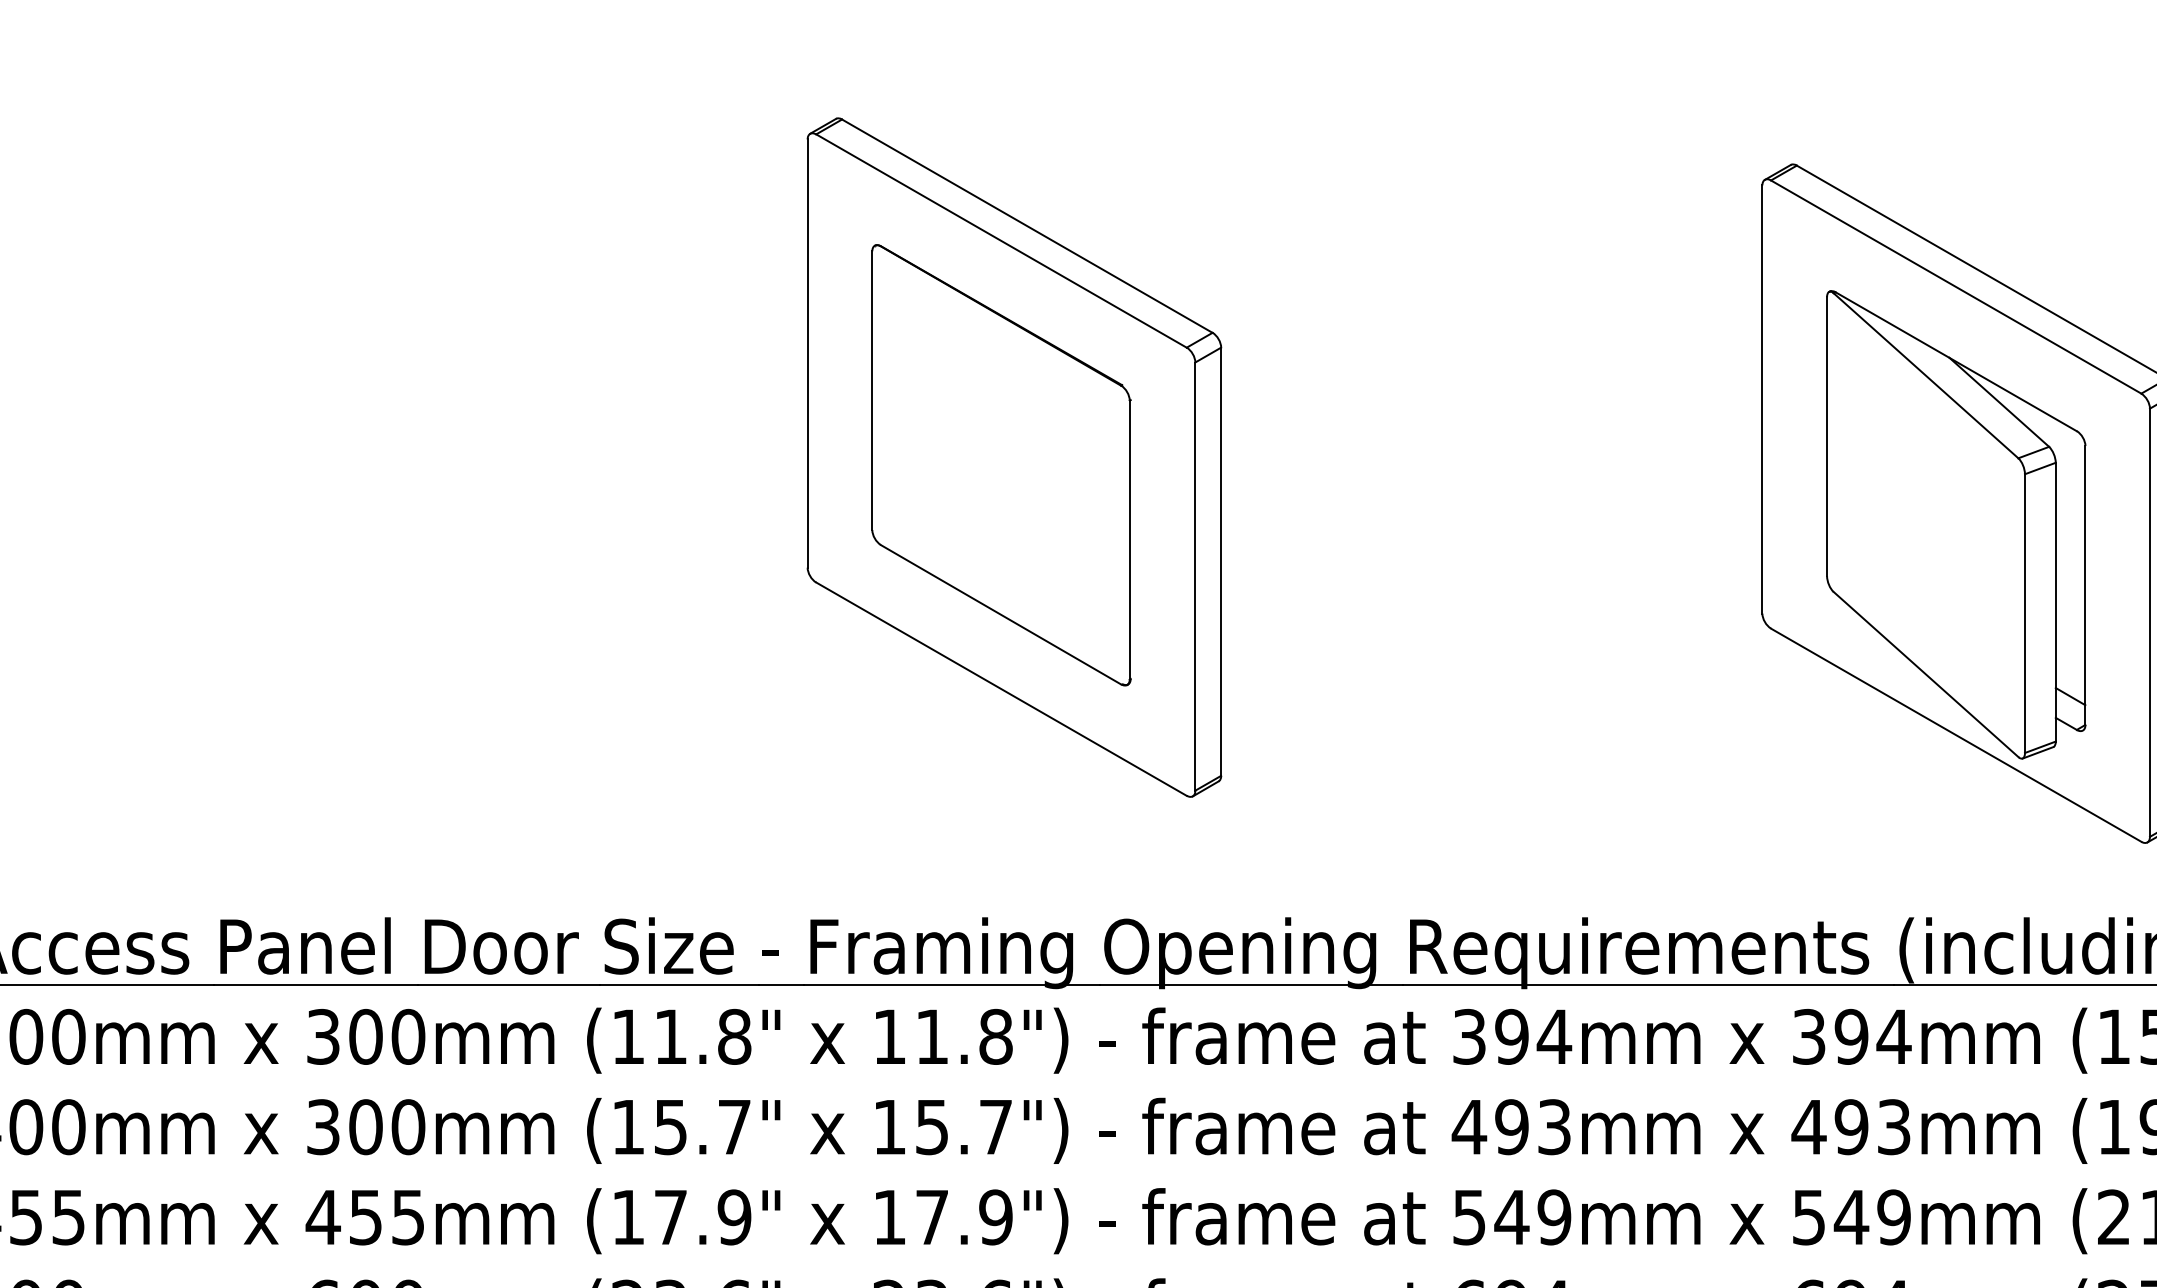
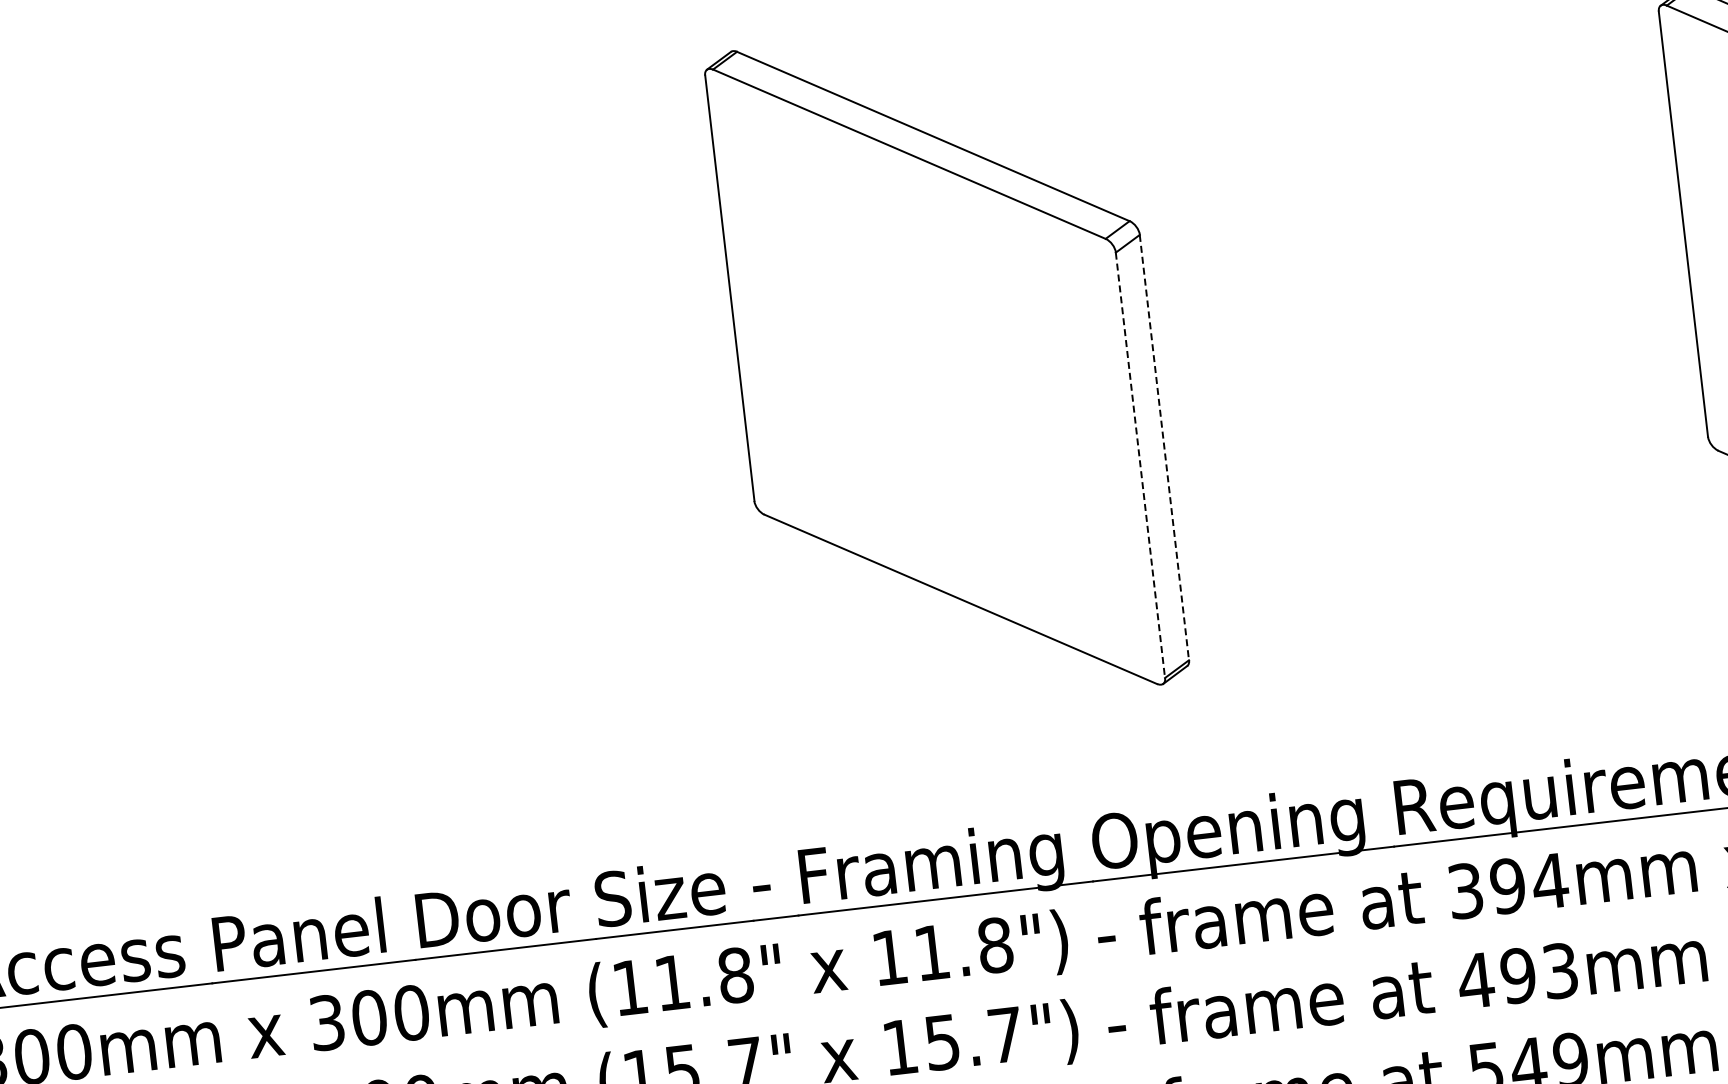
part: (1001, 465) -> (935, 377), removed
line: (1221, 562) -> (1164, 448), solid -> dashed
line: (1195, 577) -> (1140, 466), solid -> dashed

